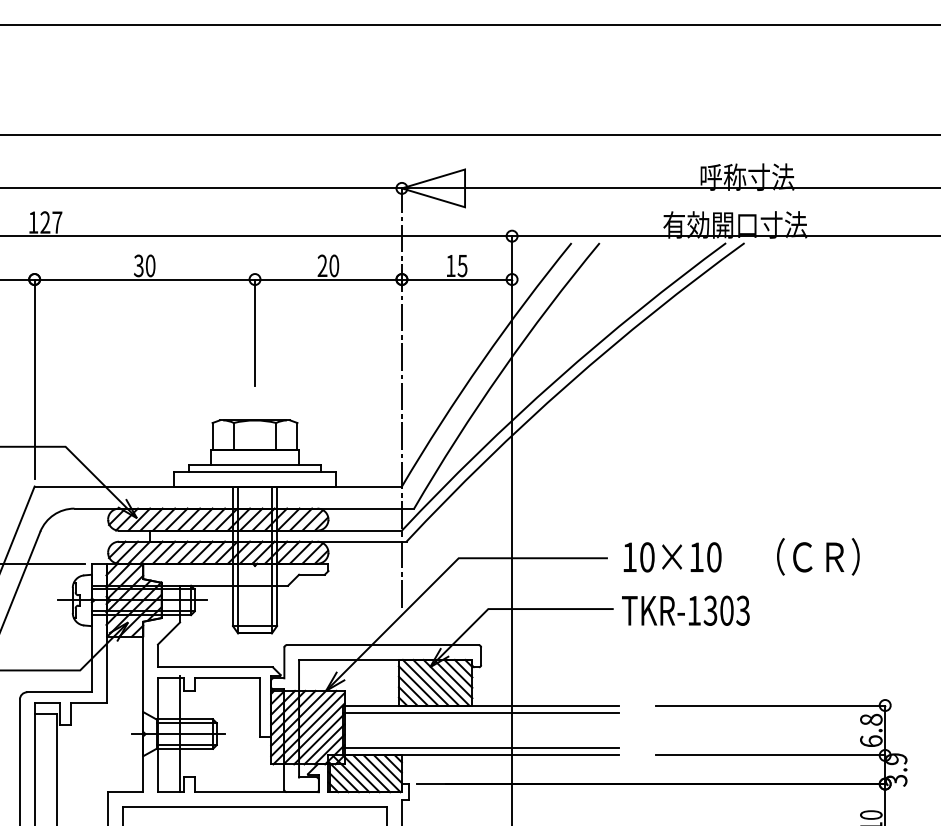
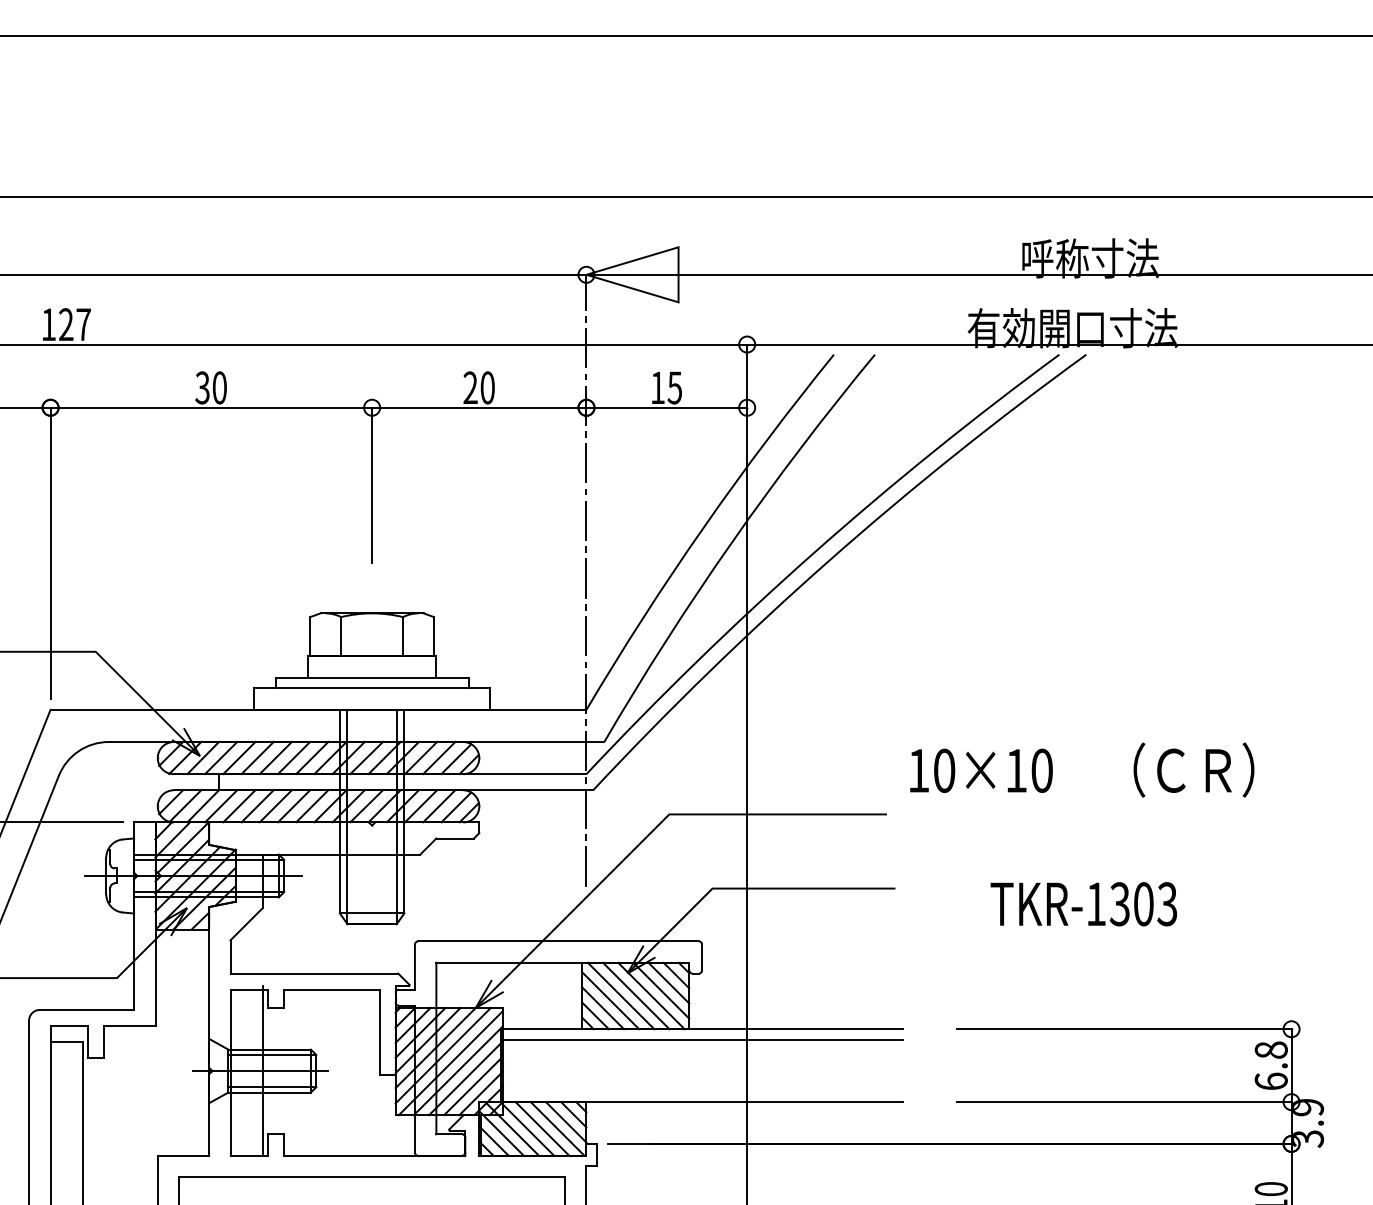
text: (741, 556) -> (1081, 769), moved
text: (685, 610) -> (1083, 903), moved
line: (481, 748) -> (702, 1091), removed

